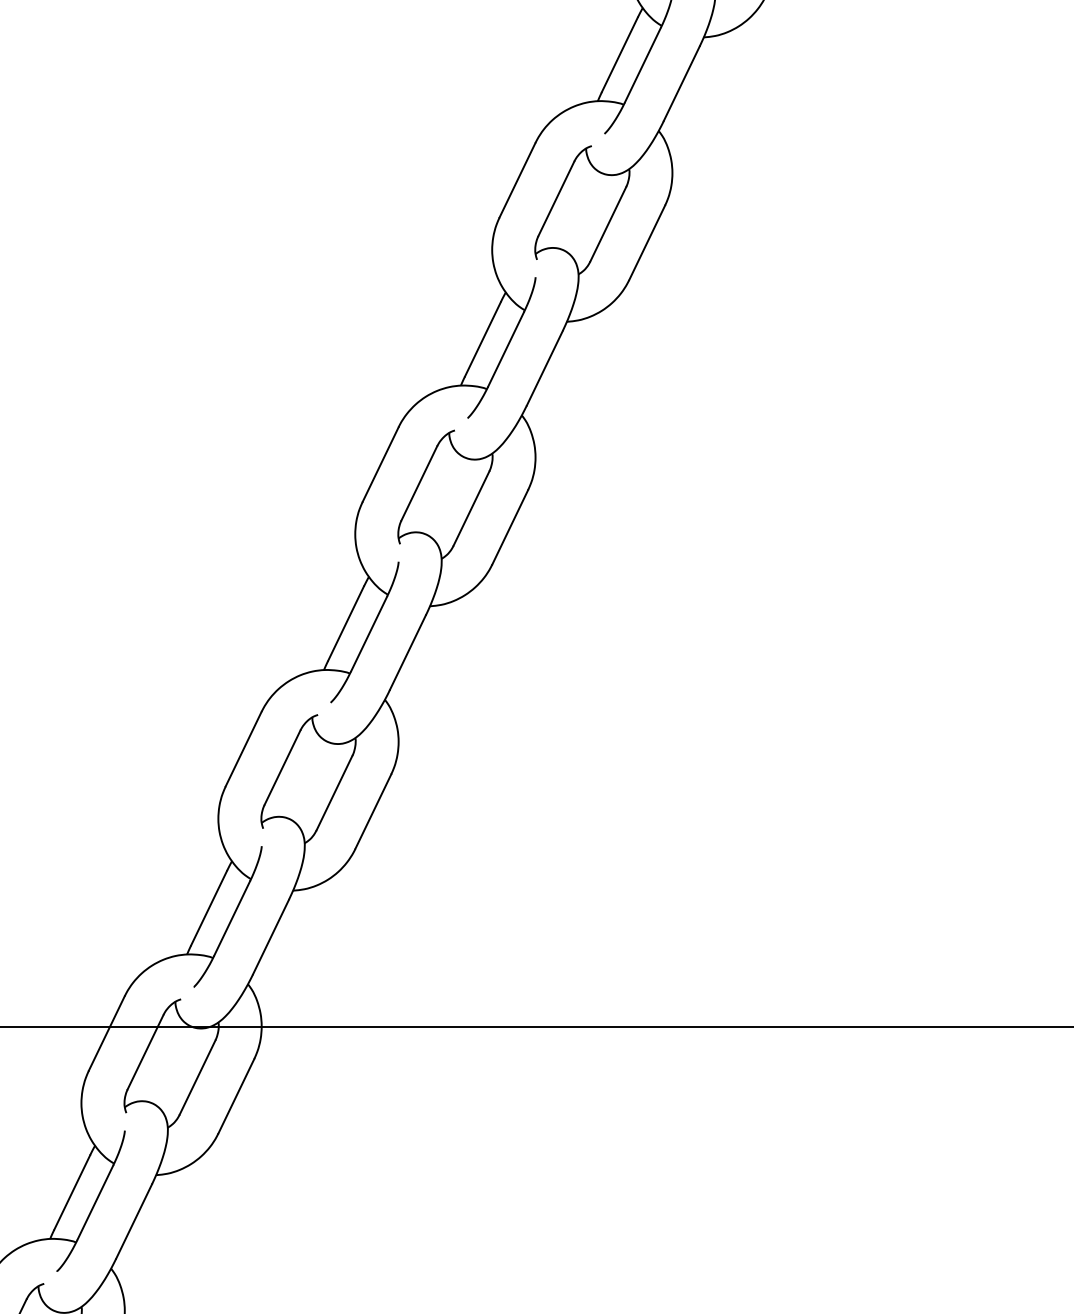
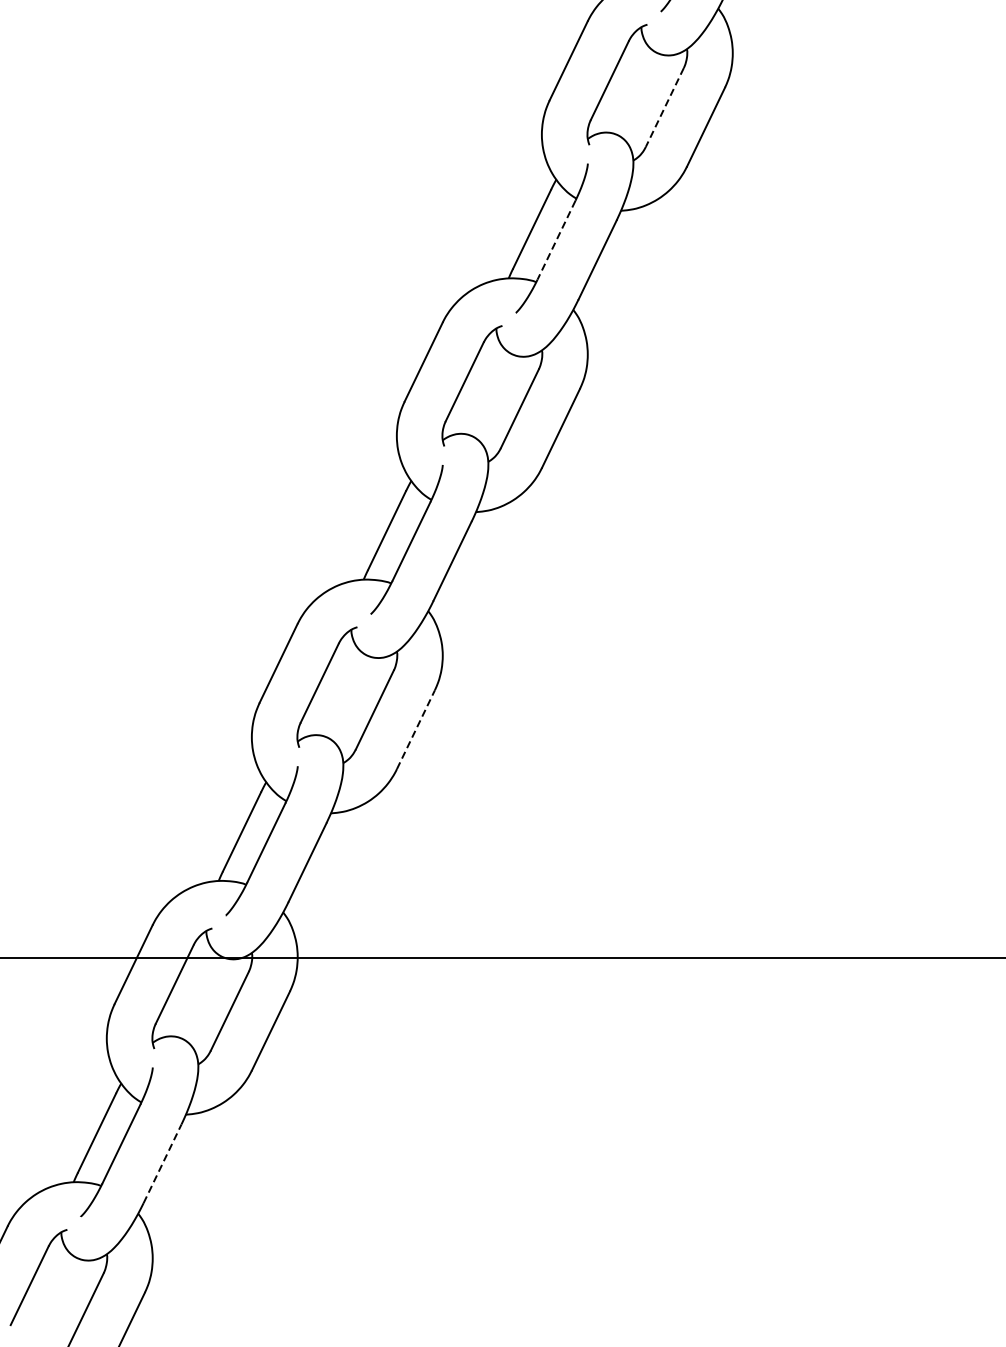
line: (608, 224) -> (665, 107), solid -> dashed
line: (505, 350) -> (555, 241), solid -> dashed
line: (373, 811) -> (416, 729), solid -> dashed
line: (134, 1221) -> (162, 1163), solid -> dashed

